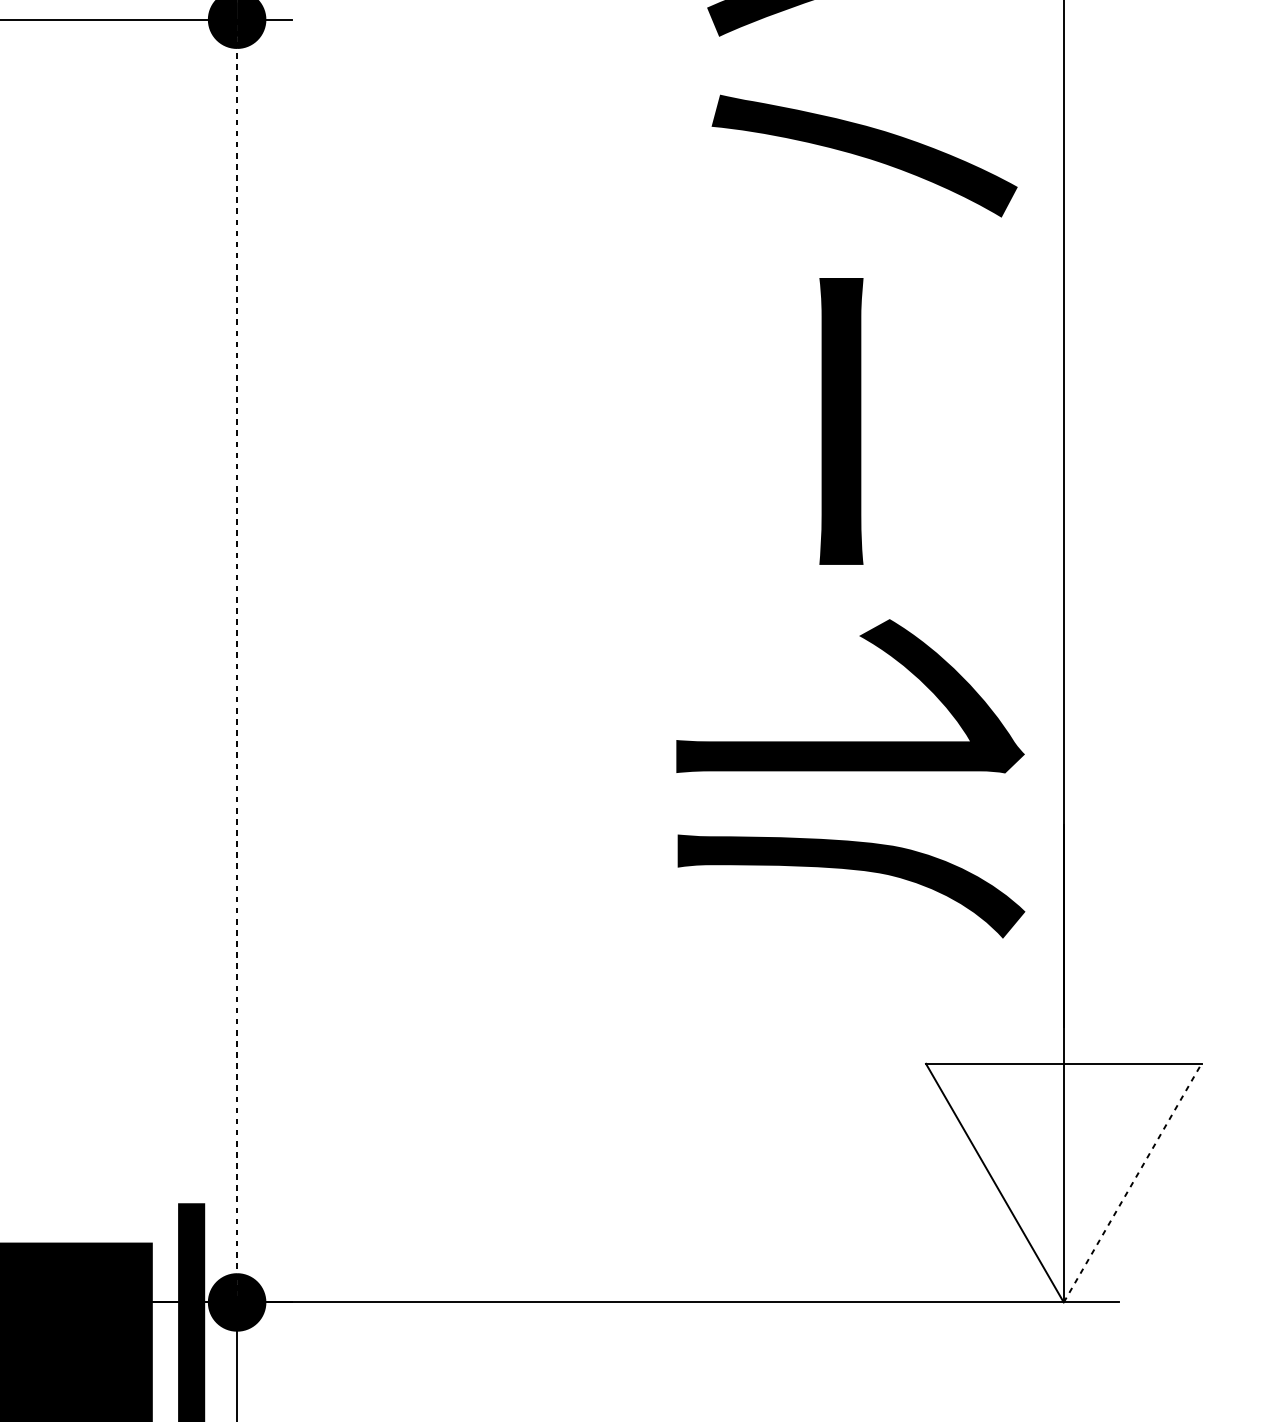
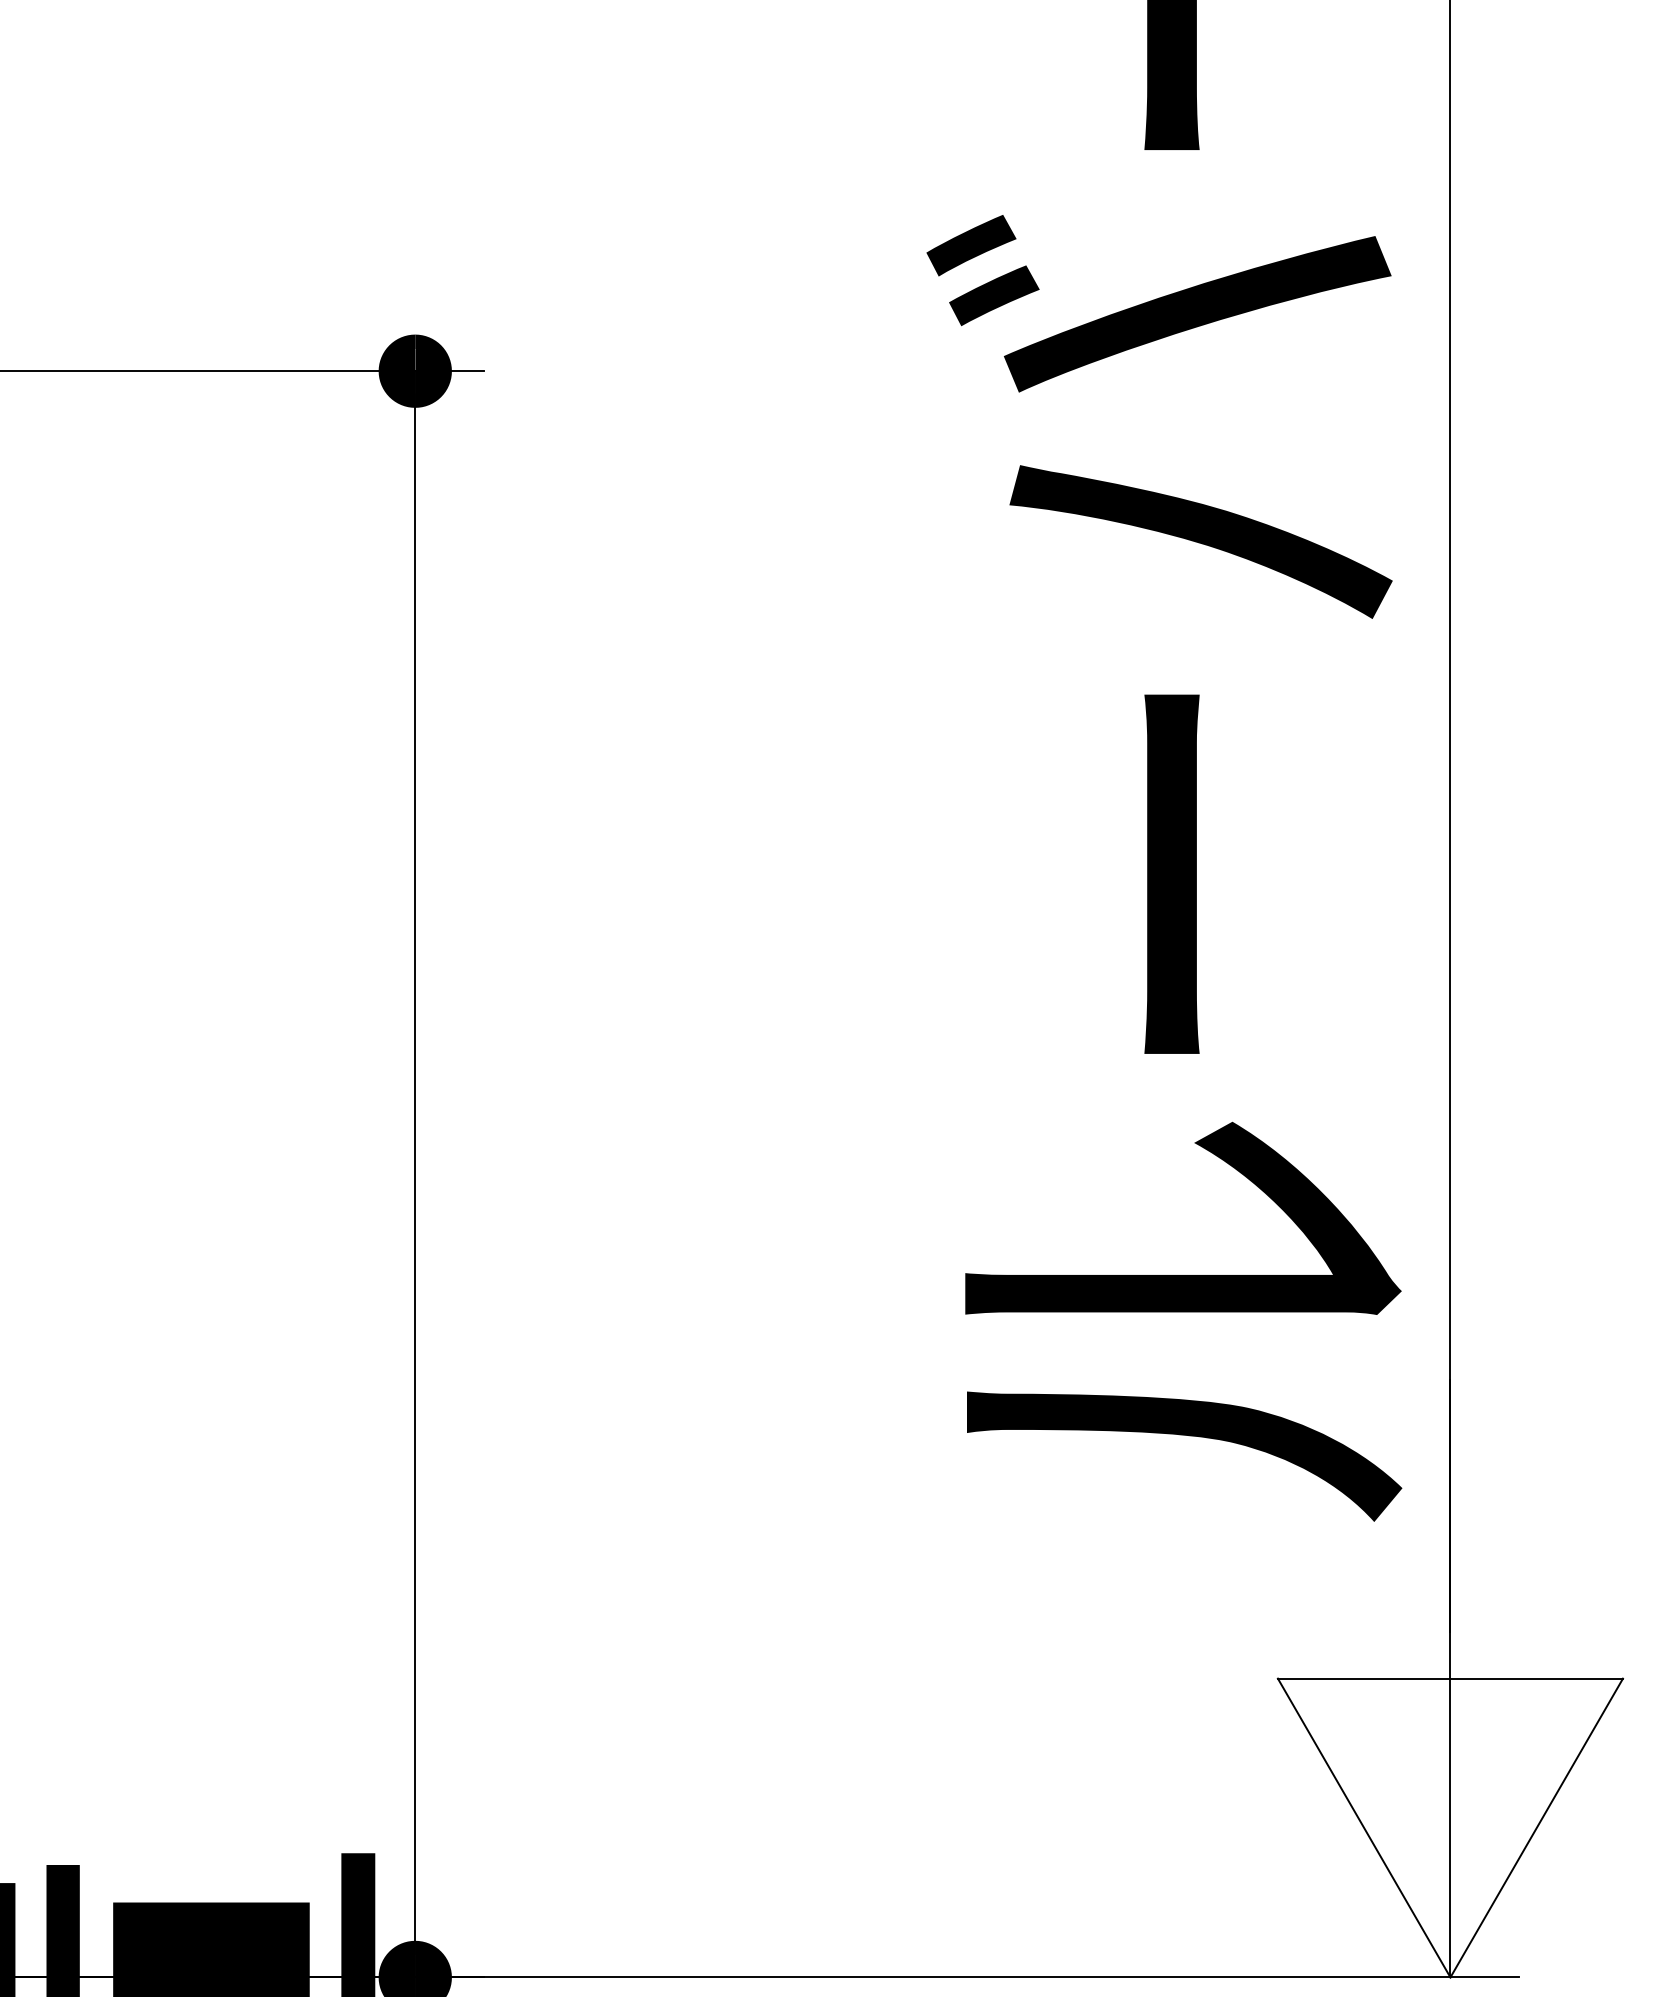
line: (237, 661) -> (415, 1174), dashed -> solid
line: (1132, 1183) -> (1536, 1828), dashed -> solid

